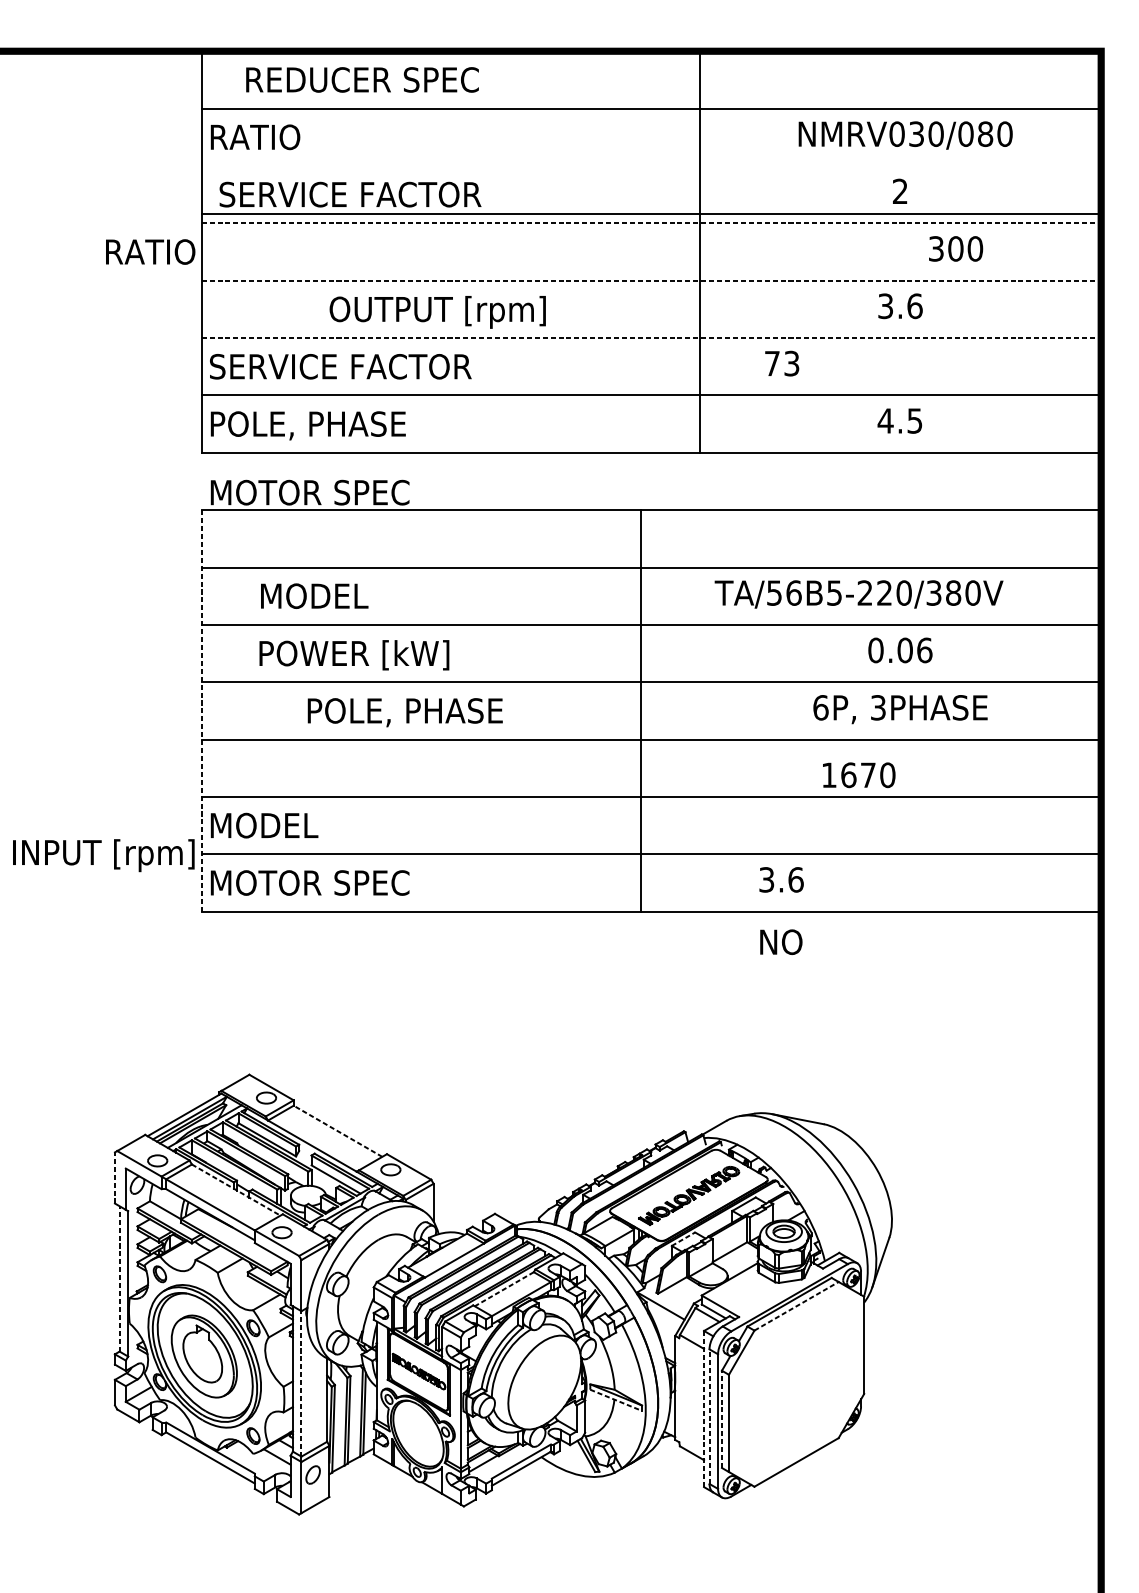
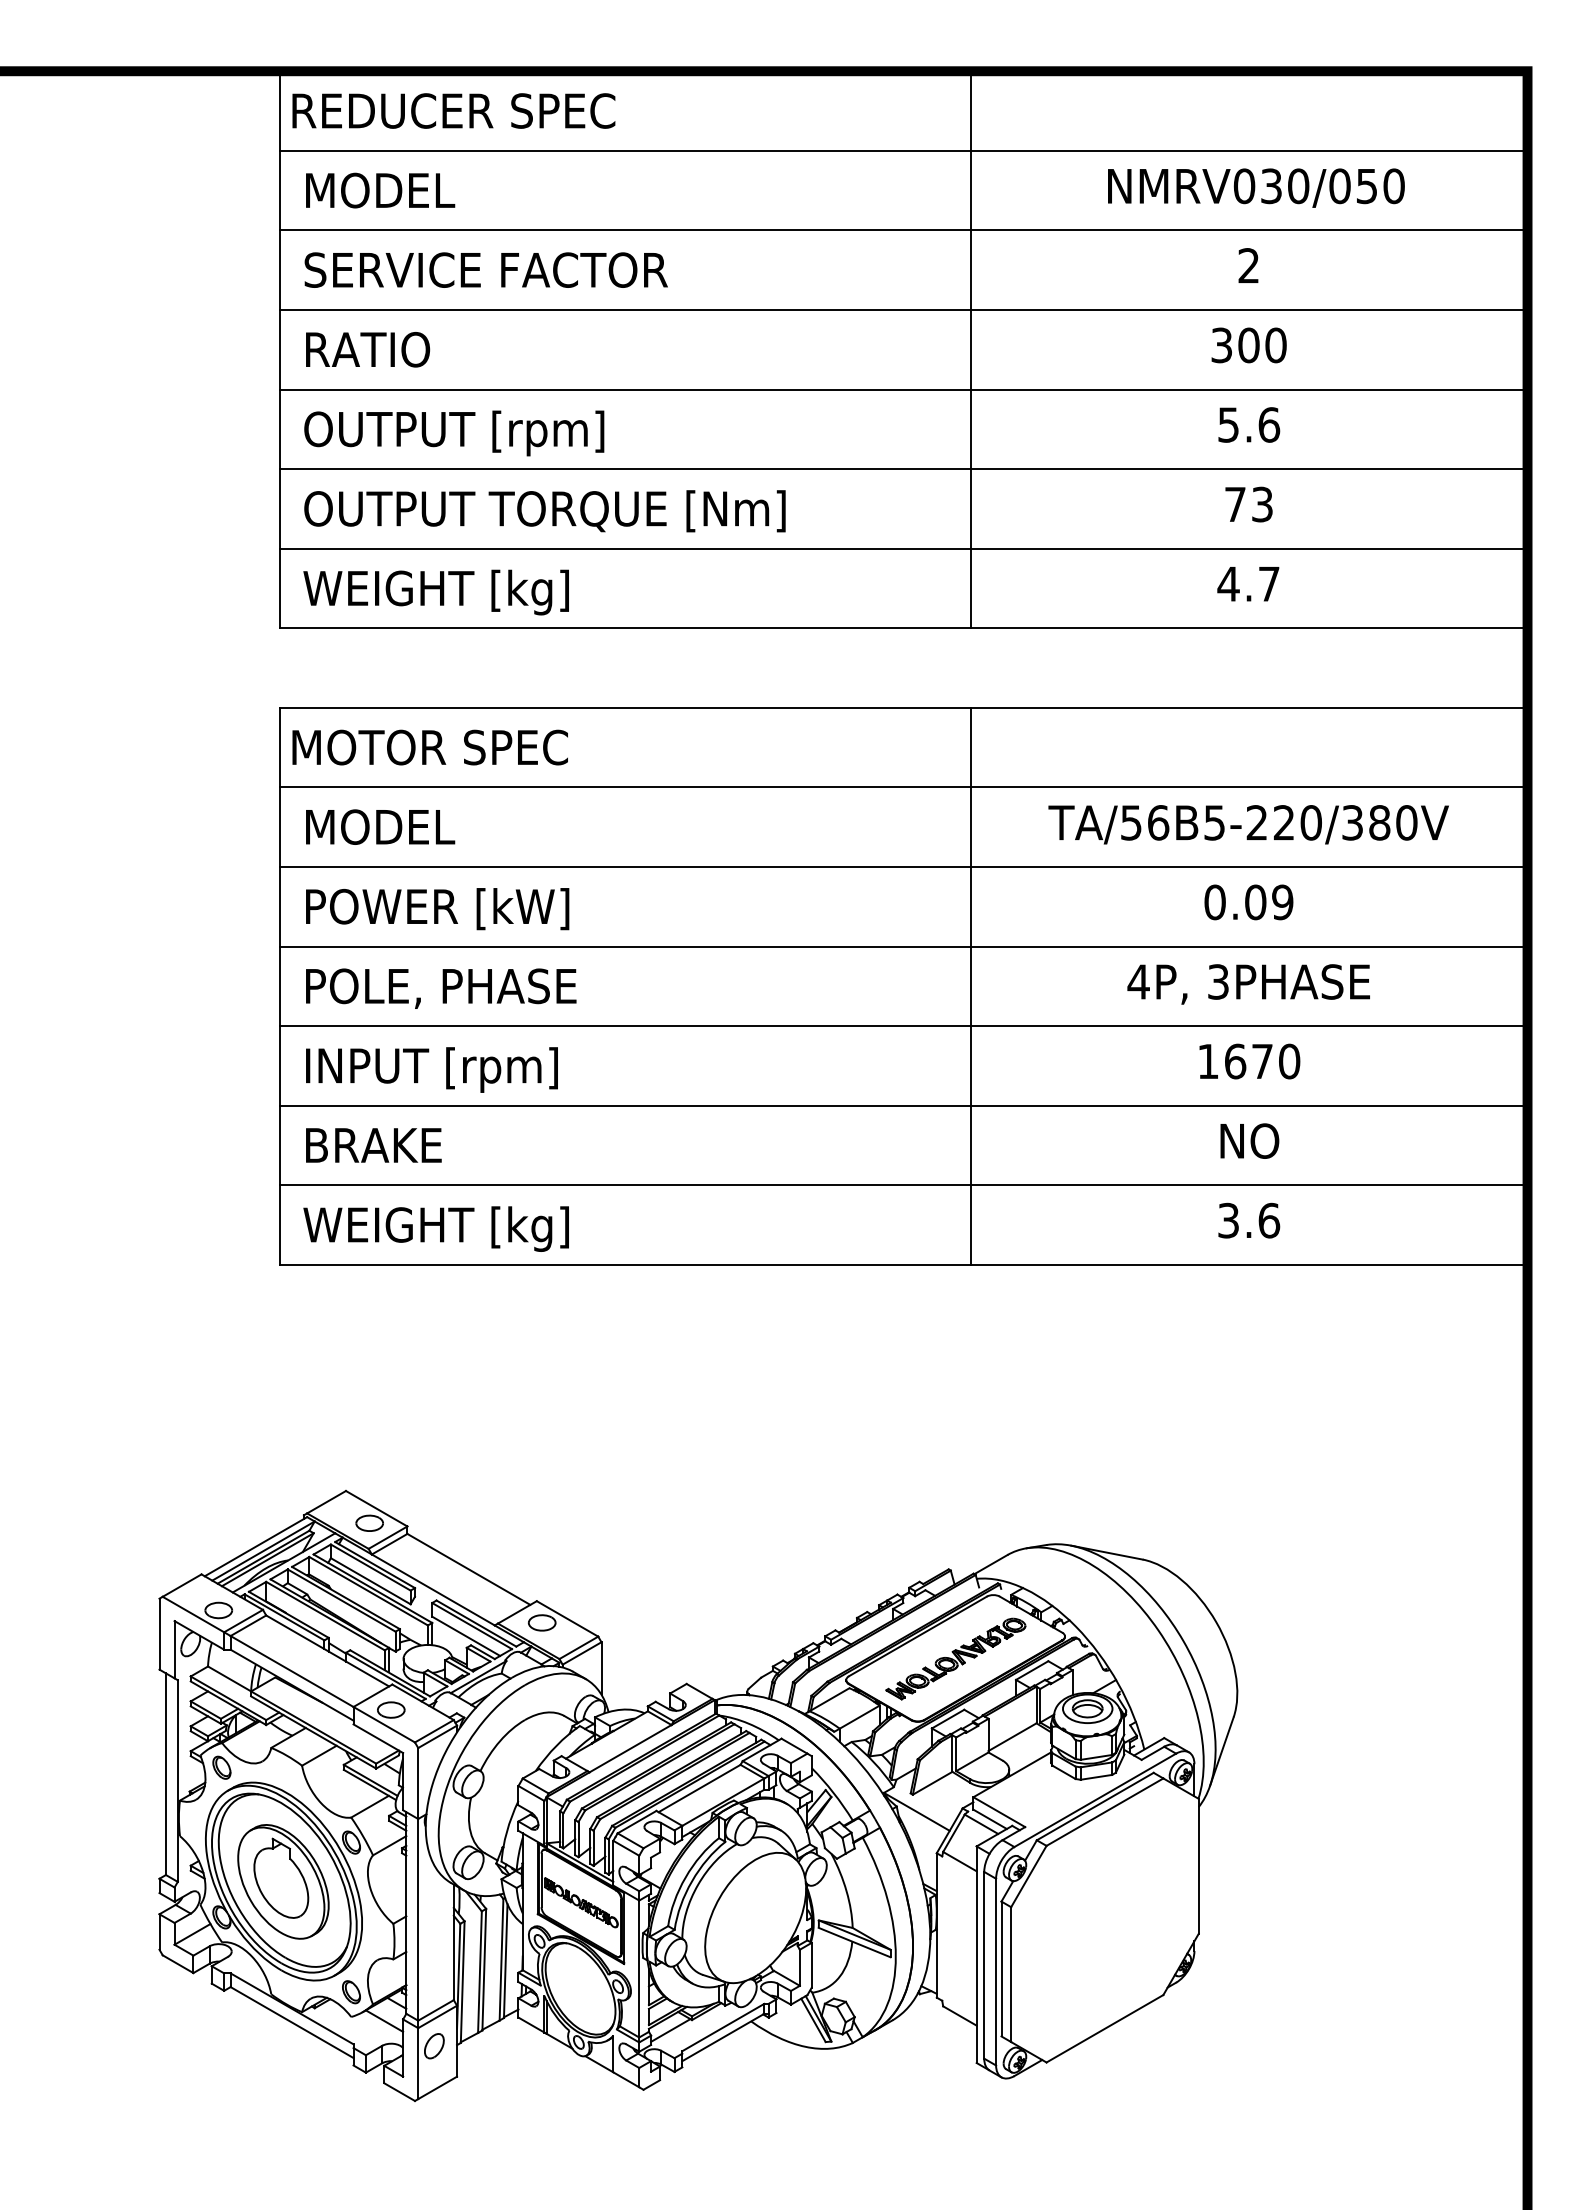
text: (362, 79) -> (453, 110), moved
text: (985, 134) -> (1366, 186), NMRV030/080 -> NMRV030/050
text: (269, 137) -> (373, 190), RATIO -> MODEL
line: (651, 214) -> (903, 230), moved
line: (651, 223) -> (903, 309), dashed -> solid
text: (955, 248) -> (1248, 345), moved
text: (151, 251) -> (368, 349), moved
line: (651, 280) -> (903, 389), dashed -> solid
text: (885, 305) -> (1228, 424), 3.6 -> 5.6
text: (437, 312) -> (454, 433), moved
line: (651, 338) -> (903, 469), dashed -> solid
text: (781, 363) -> (1248, 504), moved
text: (388, 368) -> (538, 511), SERVICE FACTOR -> OUTPUT TORQUE [Nm]
text: (915, 420) -> (1269, 583), 4.5 -> 4.7
text: (310, 427) -> (430, 592), POLE, PHASE -> WEIGHT [kg]
text: (309, 492) -> (429, 747), moved
text: (858, 594) -> (1248, 824), moved
text: (314, 595) -> (380, 826), moved
text: (924, 650) -> (1282, 902), 0.06 -> 0.09
text: (354, 655) -> (437, 909), moved
text: (820, 707) -> (1138, 981), 6P, -> 4P,
line: (641, 710) -> (970, 985), moved
line: (201, 711) -> (279, 986), dashed -> solid
text: (405, 712) -> (441, 988), moved
text: (858, 775) -> (1249, 1061), moved
text: (264, 825) -> (366, 1145), MODEL -> BRAKE
text: (103, 855) -> (431, 1069), moved
text: (781, 879) -> (1249, 1220), moved
text: (310, 885) -> (430, 1228), MOTOR SPEC -> WEIGHT [kg]
text: (781, 941) -> (1249, 1140), moved
line: (337, 1131) -> (468, 1569), dashed -> solid
line: (114, 1177) -> (159, 1633), dashed -> solid
line: (236, 1189) -> (327, 1650), dashed -> solid
line: (683, 1239) -> (948, 1719), dashed -> solid
line: (119, 1279) -> (165, 1774), dashed -> solid
line: (504, 1289) -> (699, 1788), dashed -> solid
line: (796, 1305) -> (1105, 1811), dashed -> solid
line: (301, 1383) -> (418, 1919), dashed -> solid
line: (615, 1400) -> (854, 1942), dashed -> solid
line: (703, 1408) -> (976, 1954), dashed -> solid
line: (709, 1416) -> (984, 1964), dashed -> solid
line: (721, 1418) -> (1001, 1968), dashed -> solid

